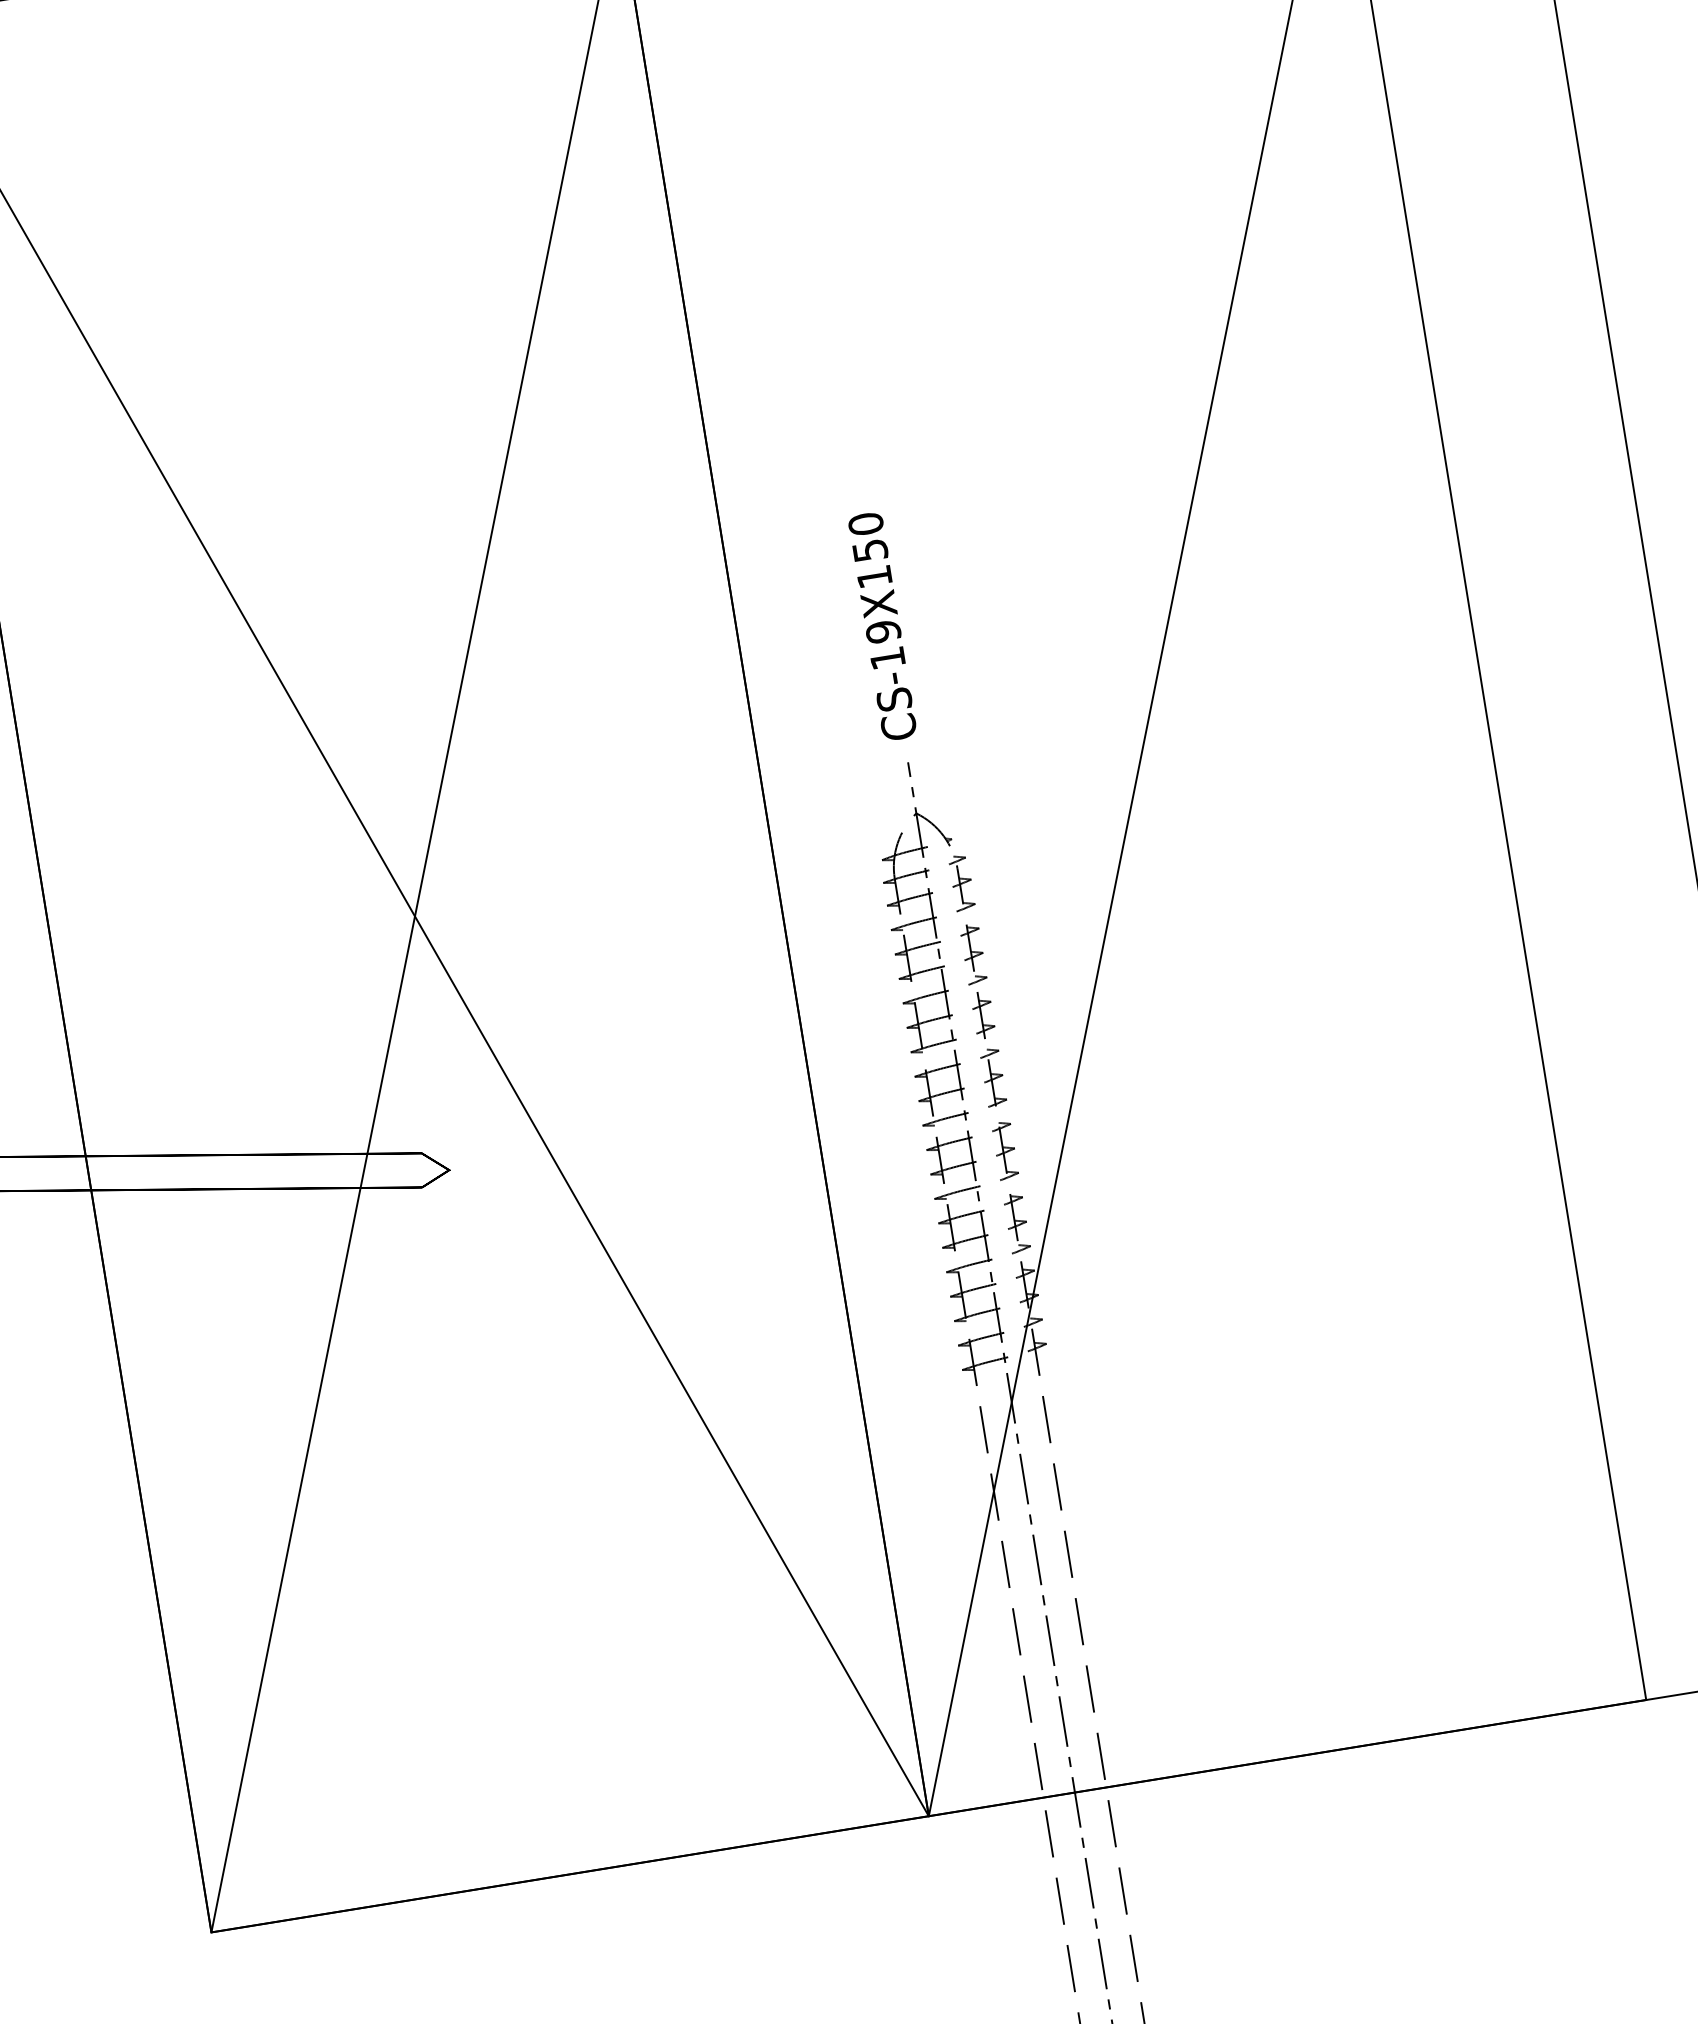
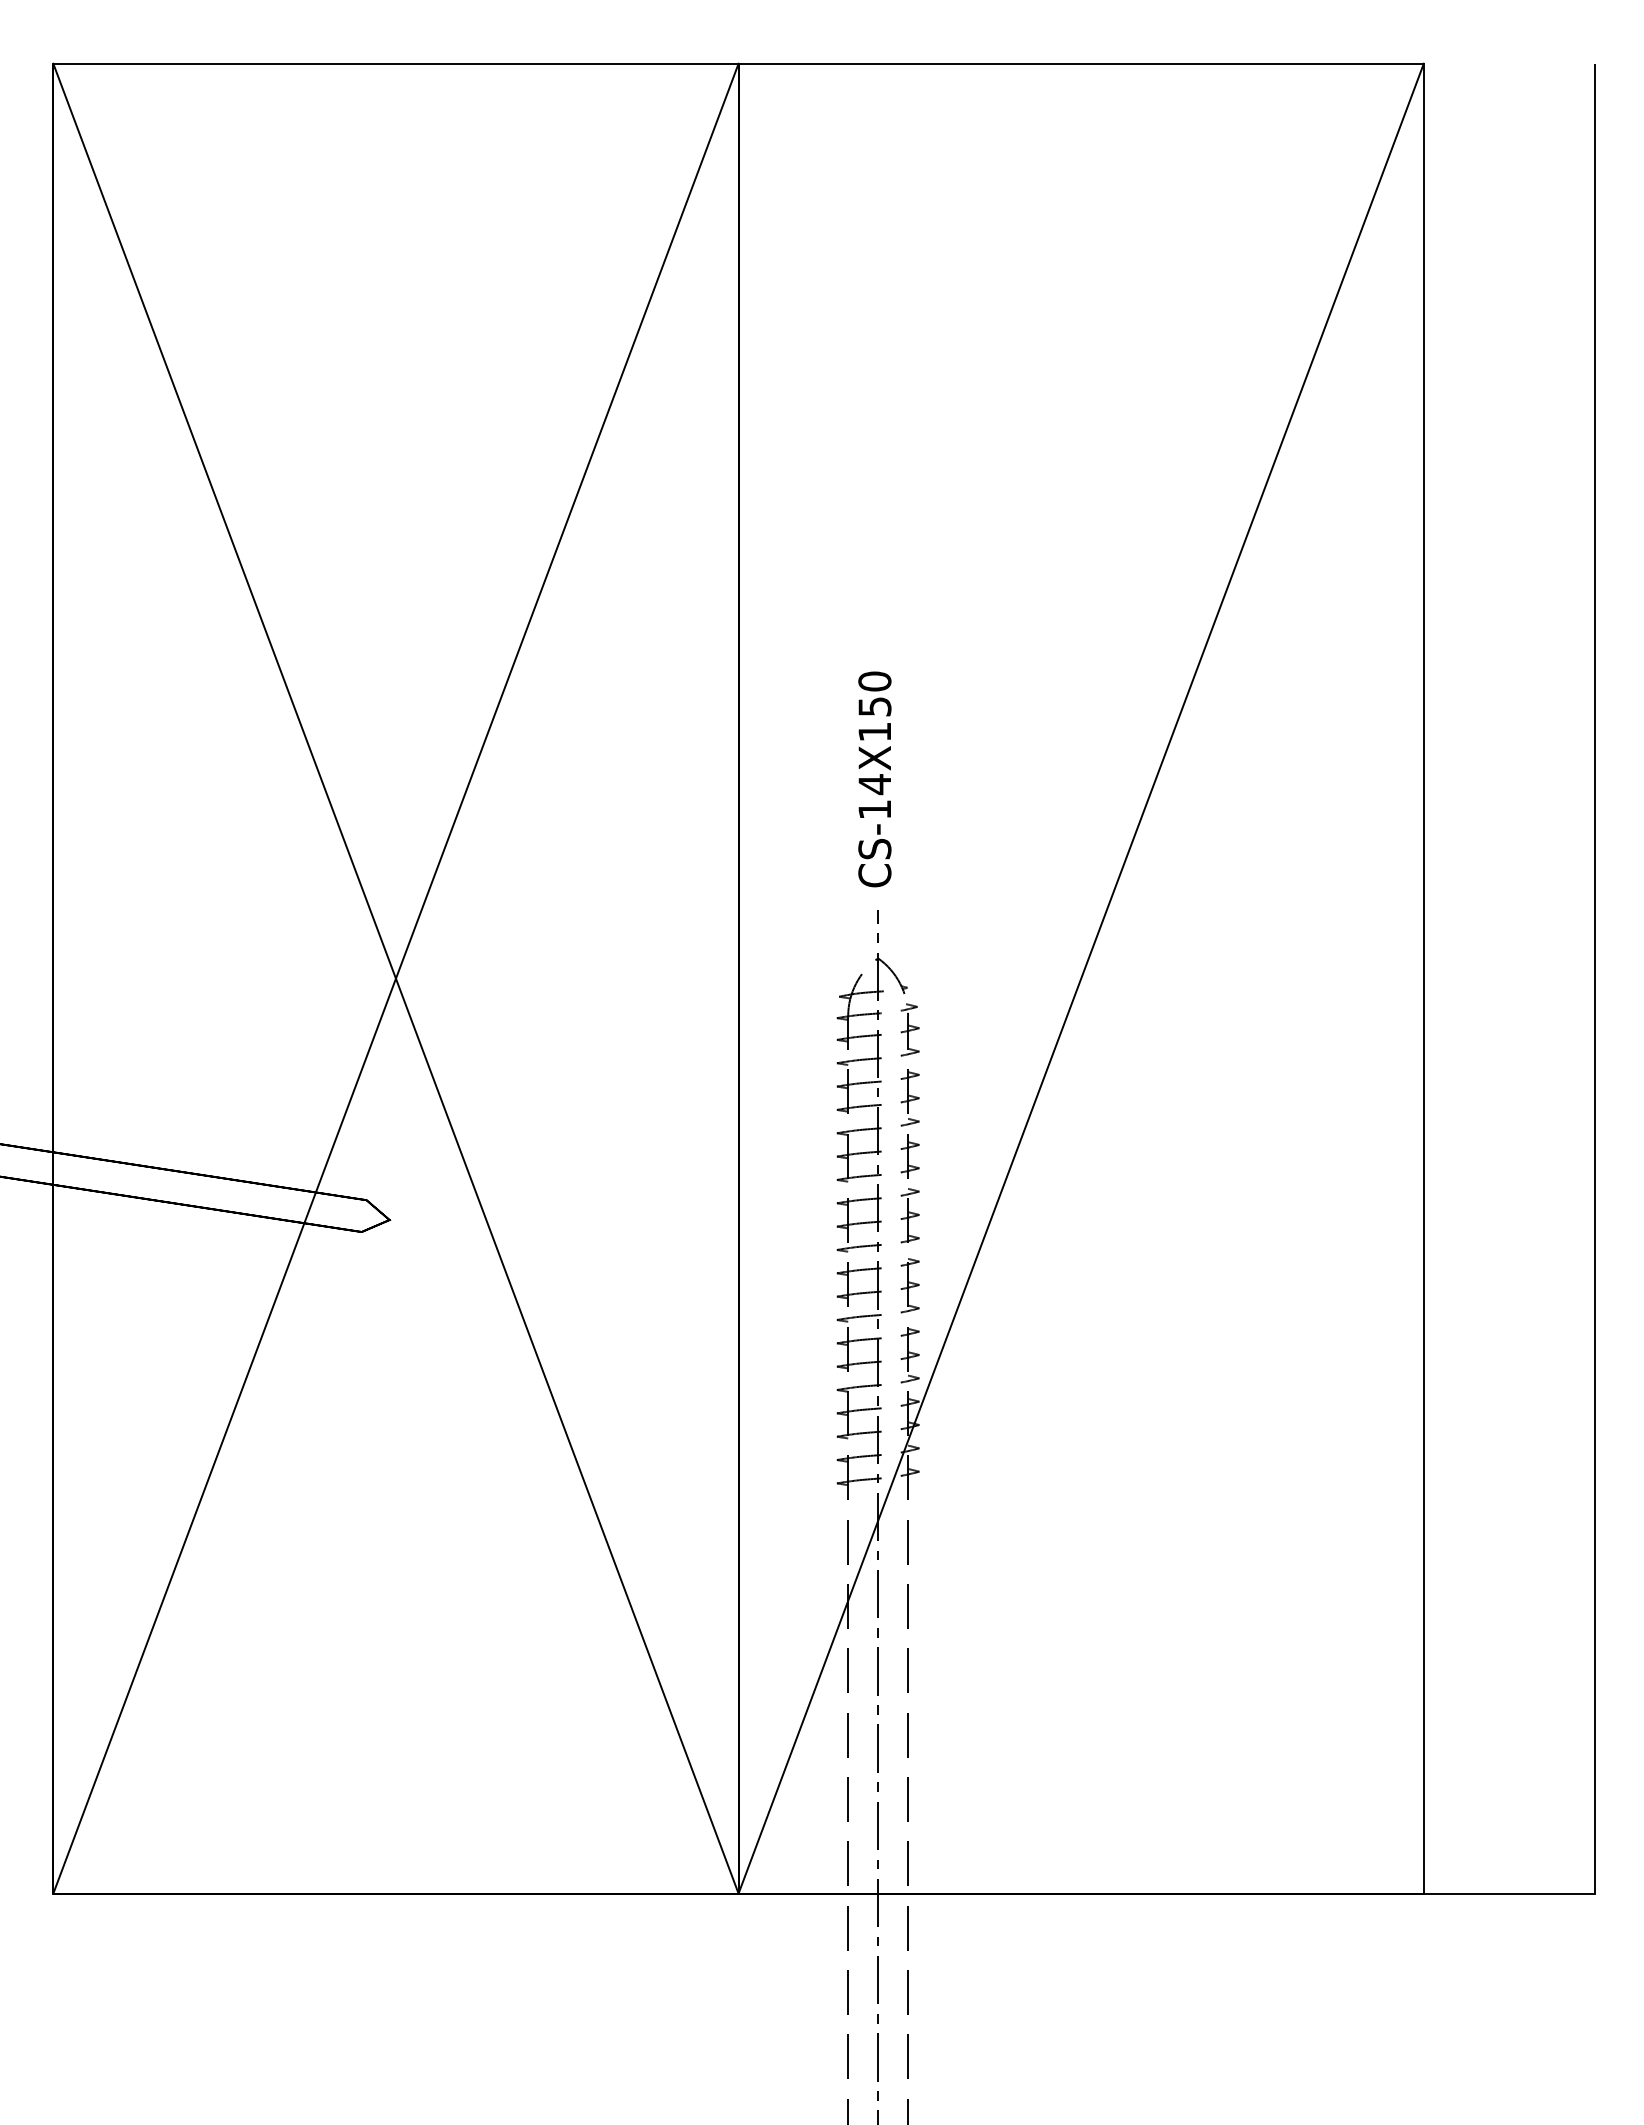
text: (883, 631) -> (874, 784), CS-19X150 -> CS-14X150

